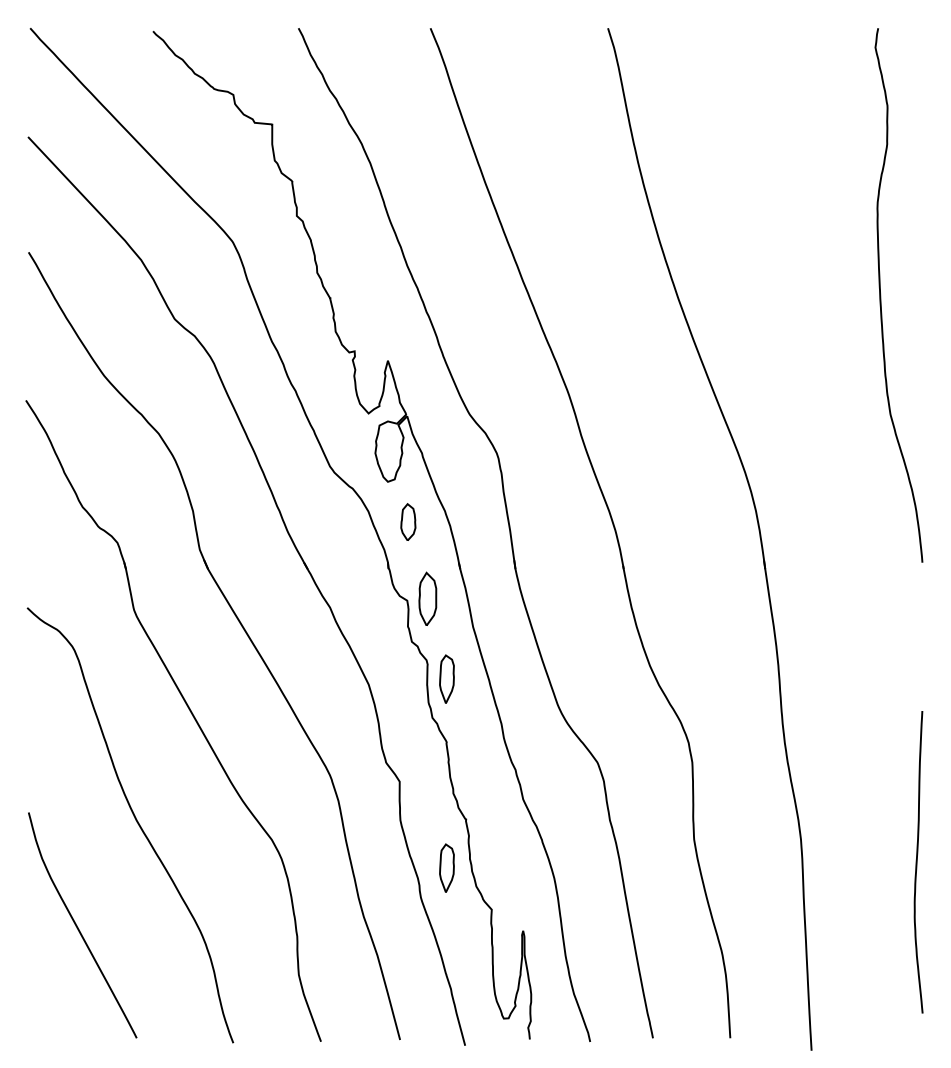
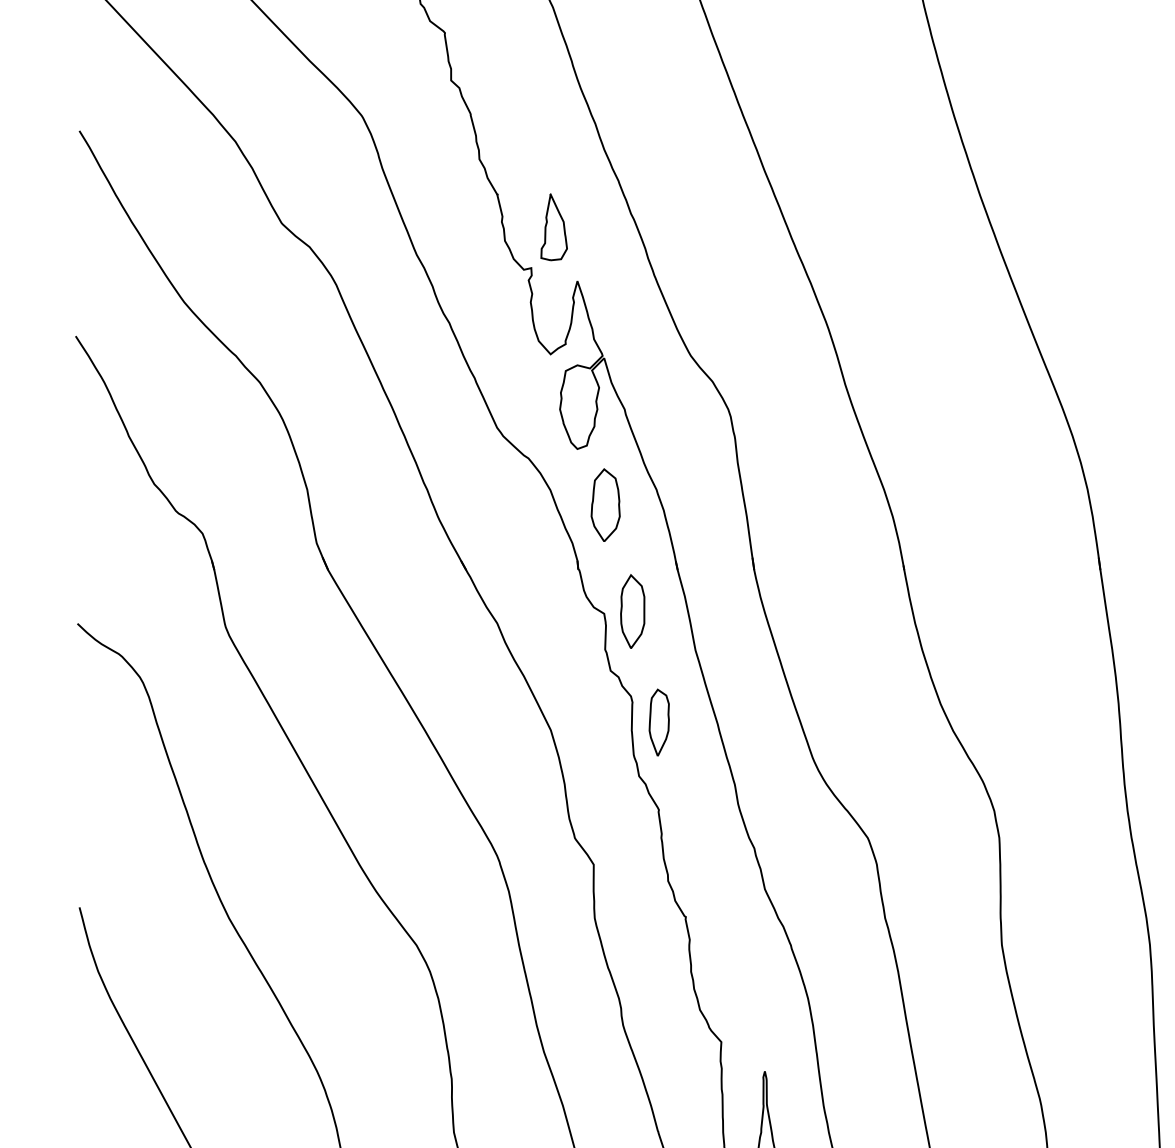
part: (371, 321) -> (554, 226), added
part: (408, 521) -> (605, 504), size x1.43
part: (446, 867) -> (658, 983), removed

